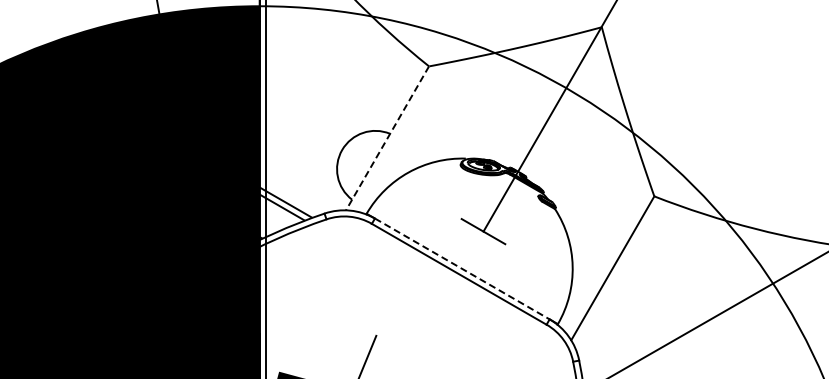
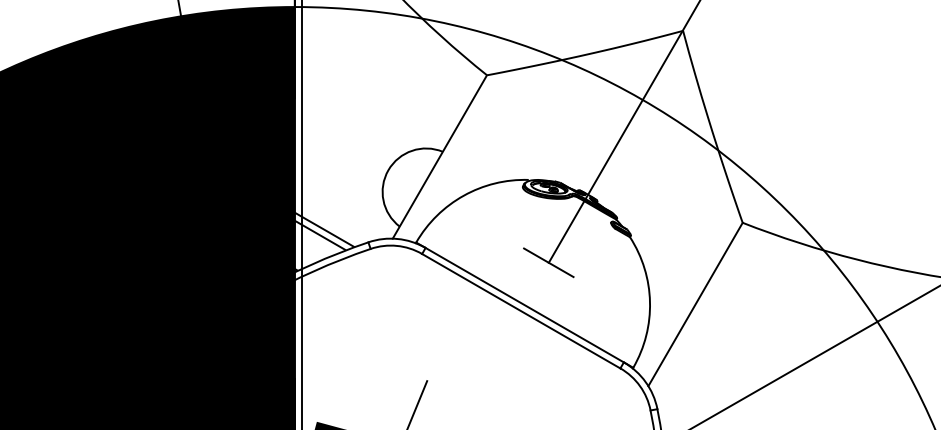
line: (387, 138) -> (439, 157), dashed -> solid
line: (462, 268) -> (524, 304), dashed -> solid

